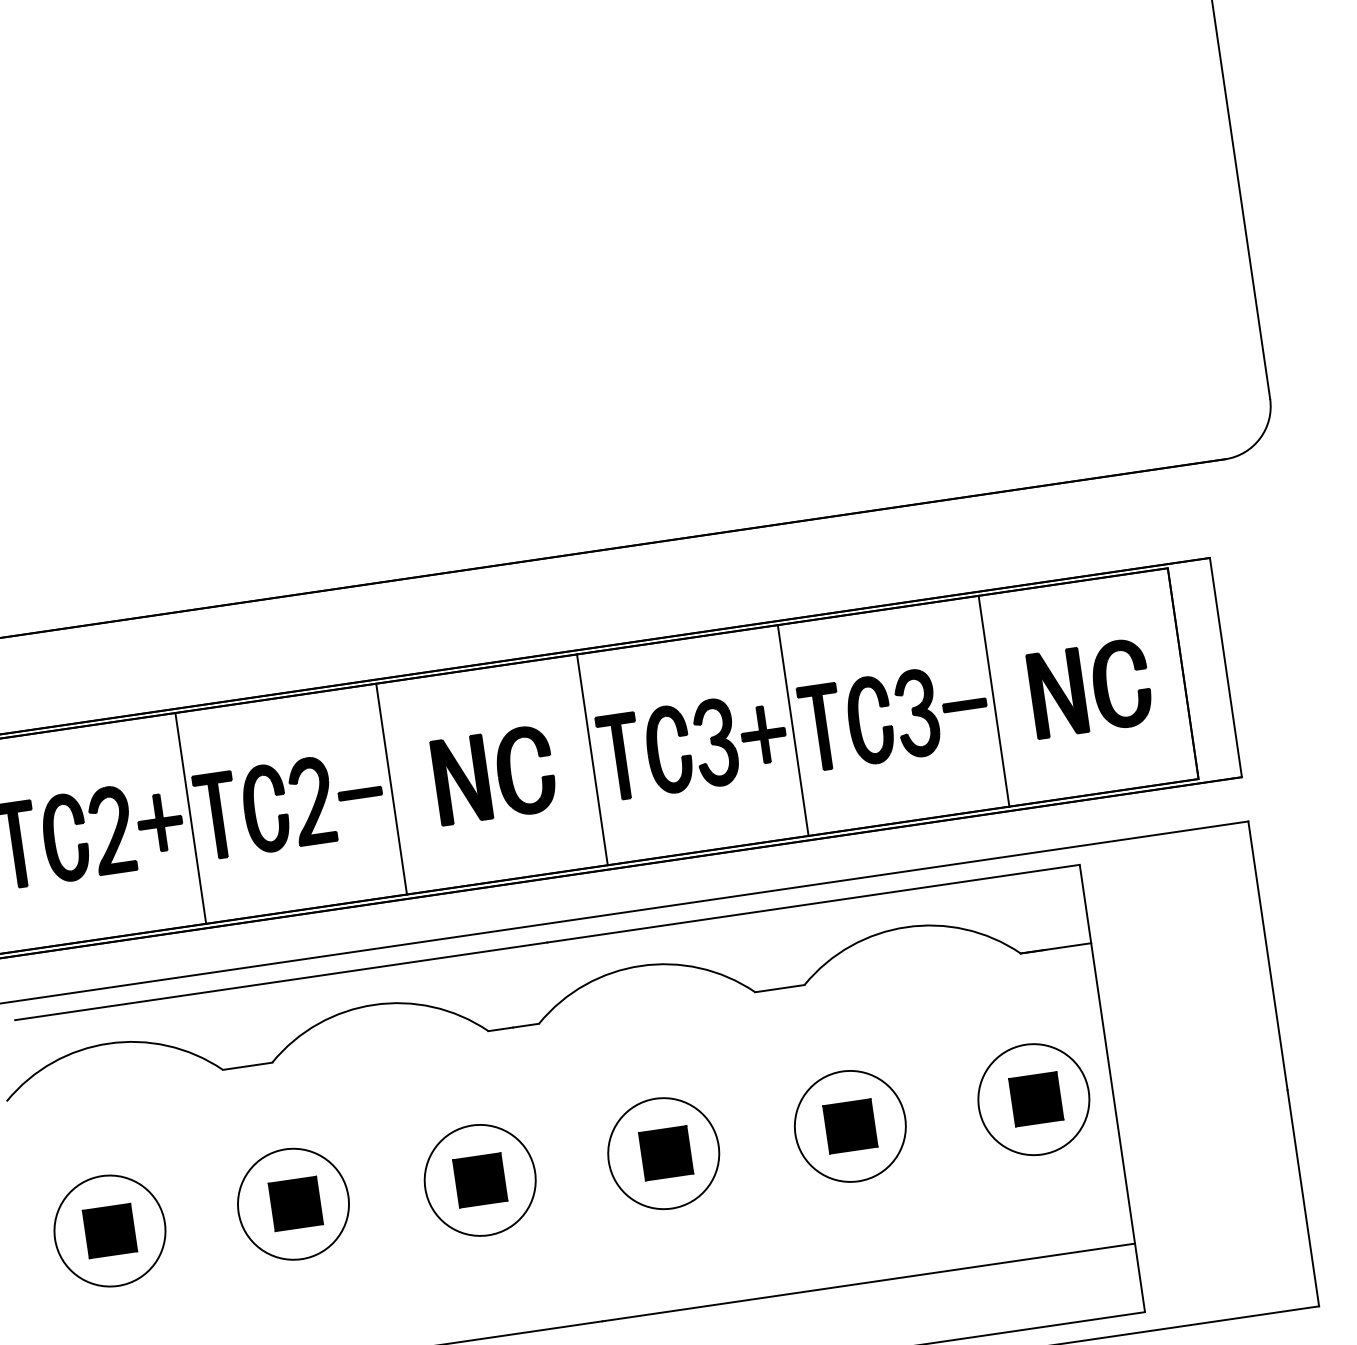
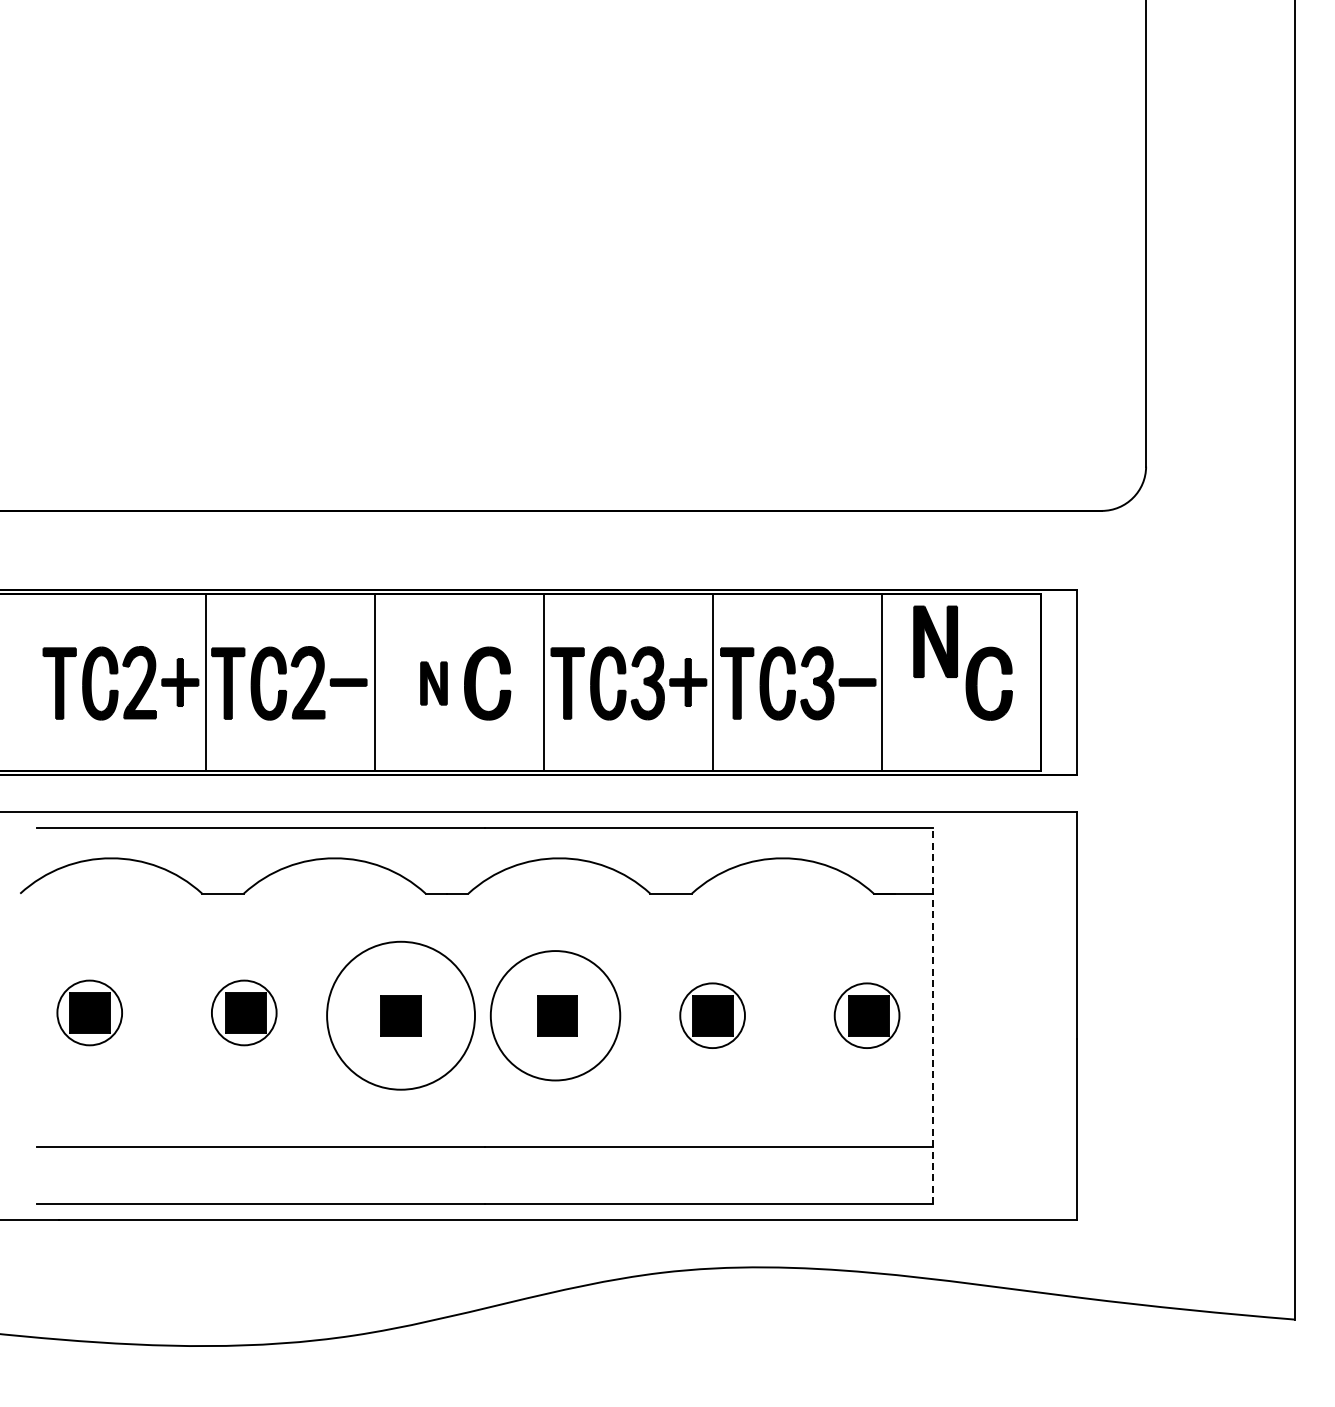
part: (1057, 693) -> (935, 641), moved
part: (461, 780) -> (433, 683), size x0.6
line: (1112, 1087) -> (933, 1015), solid -> dashed
circle: (1033, 1099) -> (866, 1015), size x0.7
circle: (850, 1126) -> (712, 1015), size x0.7
circle: (663, 1153) -> (555, 1015), size x1.4
circle: (479, 1180) -> (400, 1015), size x1.6
circle: (293, 1203) -> (244, 1012), size x0.7
circle: (109, 1230) -> (89, 1012), size x0.7

